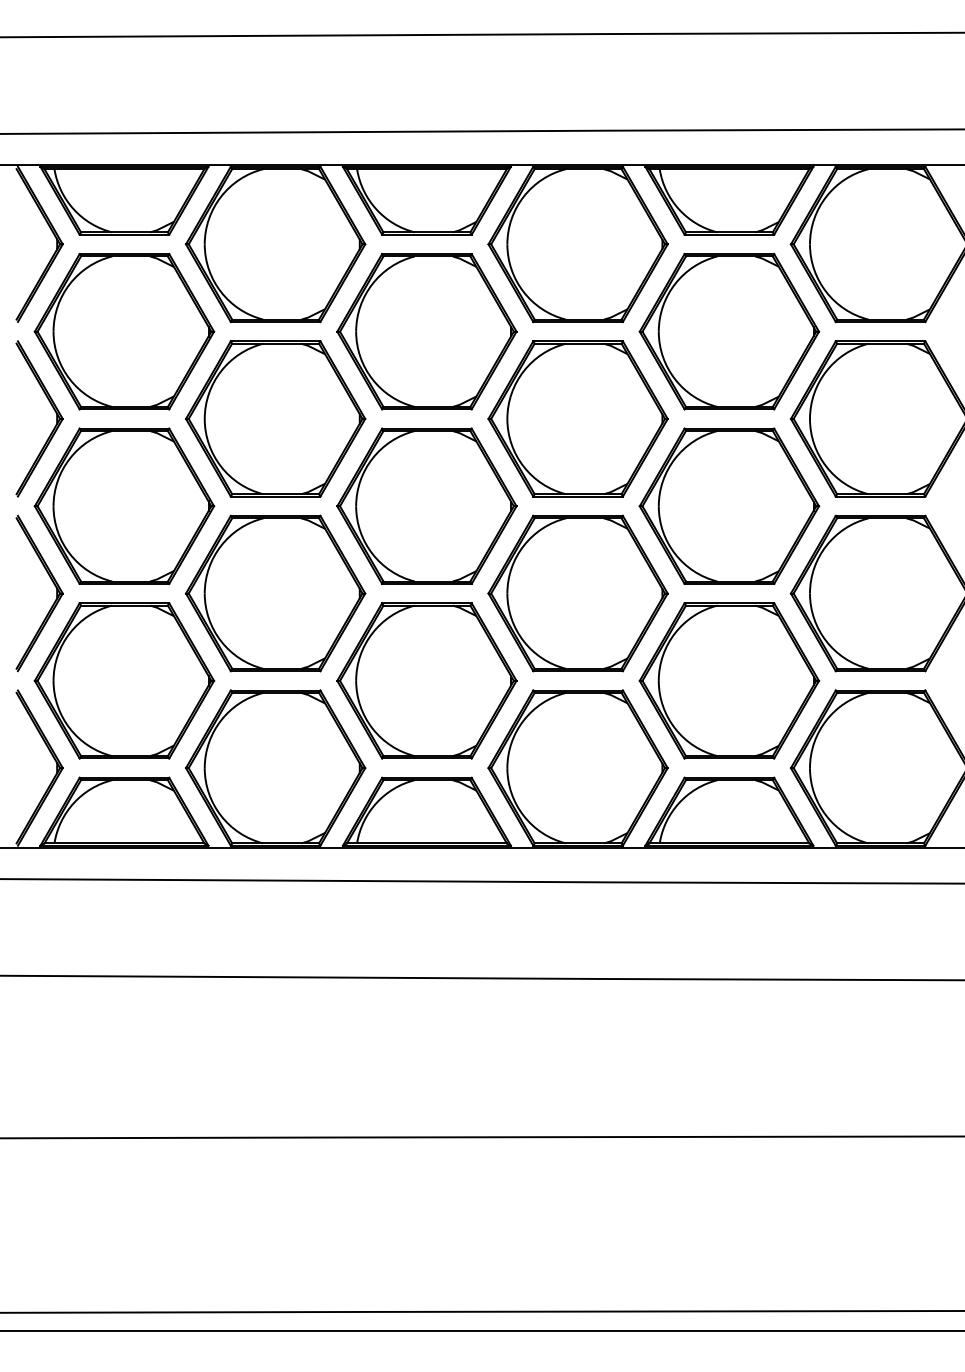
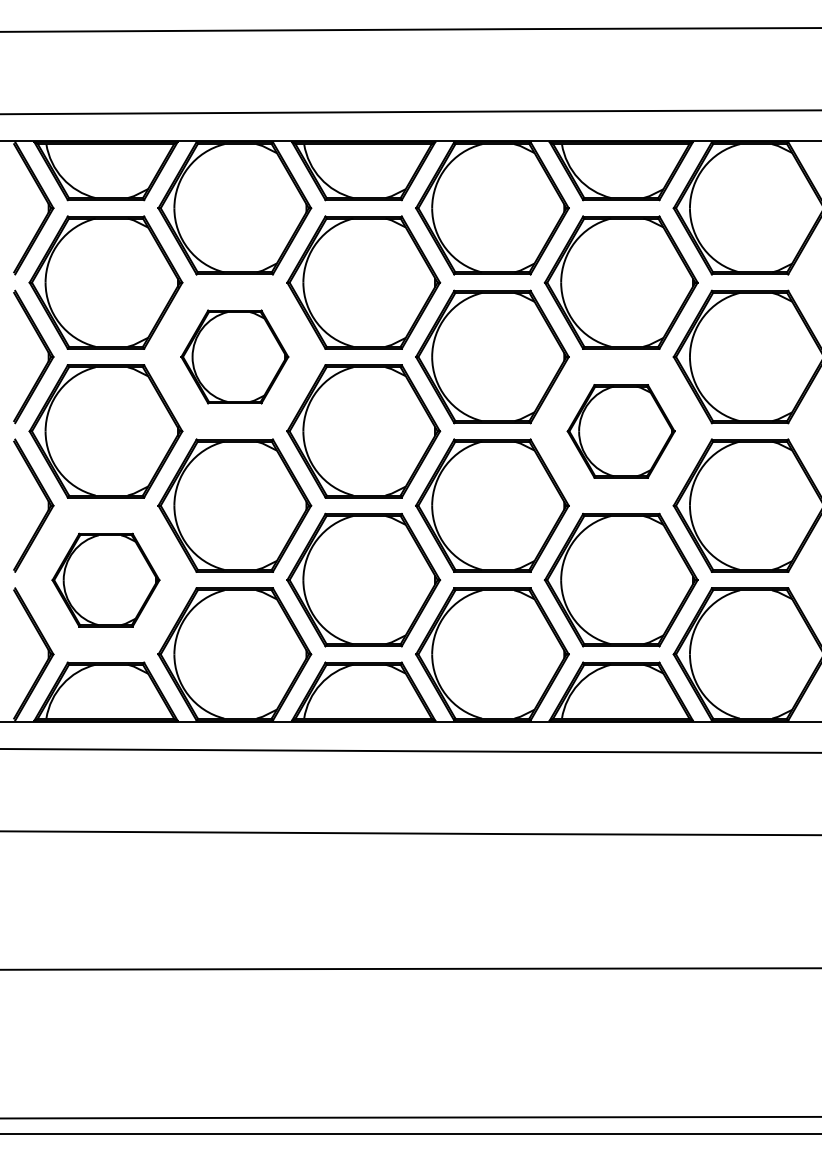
part: (275, 418) -> (234, 356), size x0.7
part: (728, 506) -> (620, 431), size x0.7
part: (123, 681) -> (105, 580), size x0.7

